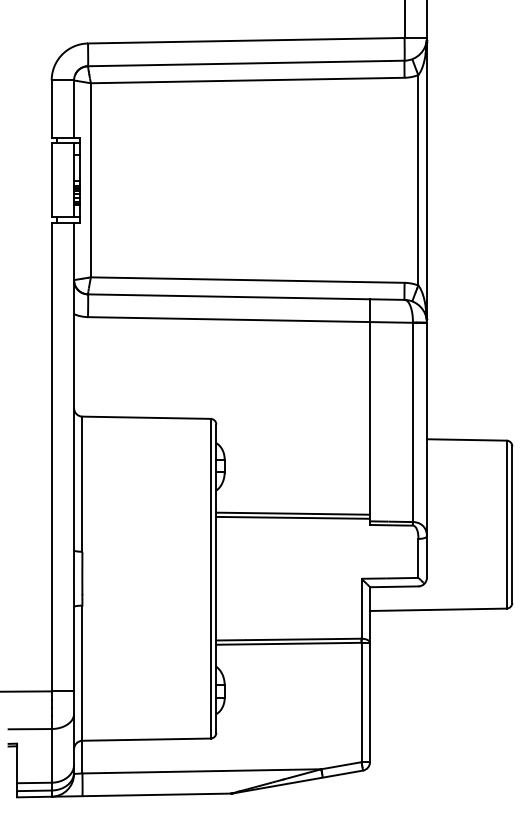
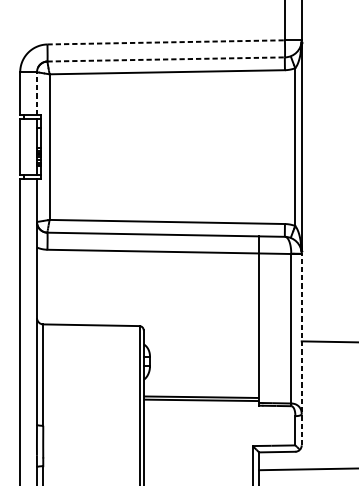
line: (246, 40) -> (166, 42), solid -> dashed
line: (246, 63) -> (166, 59), solid -> dashed
line: (74, 109) -> (37, 93), solid -> dashed
line: (426, 450) -> (301, 349), solid -> dashed

